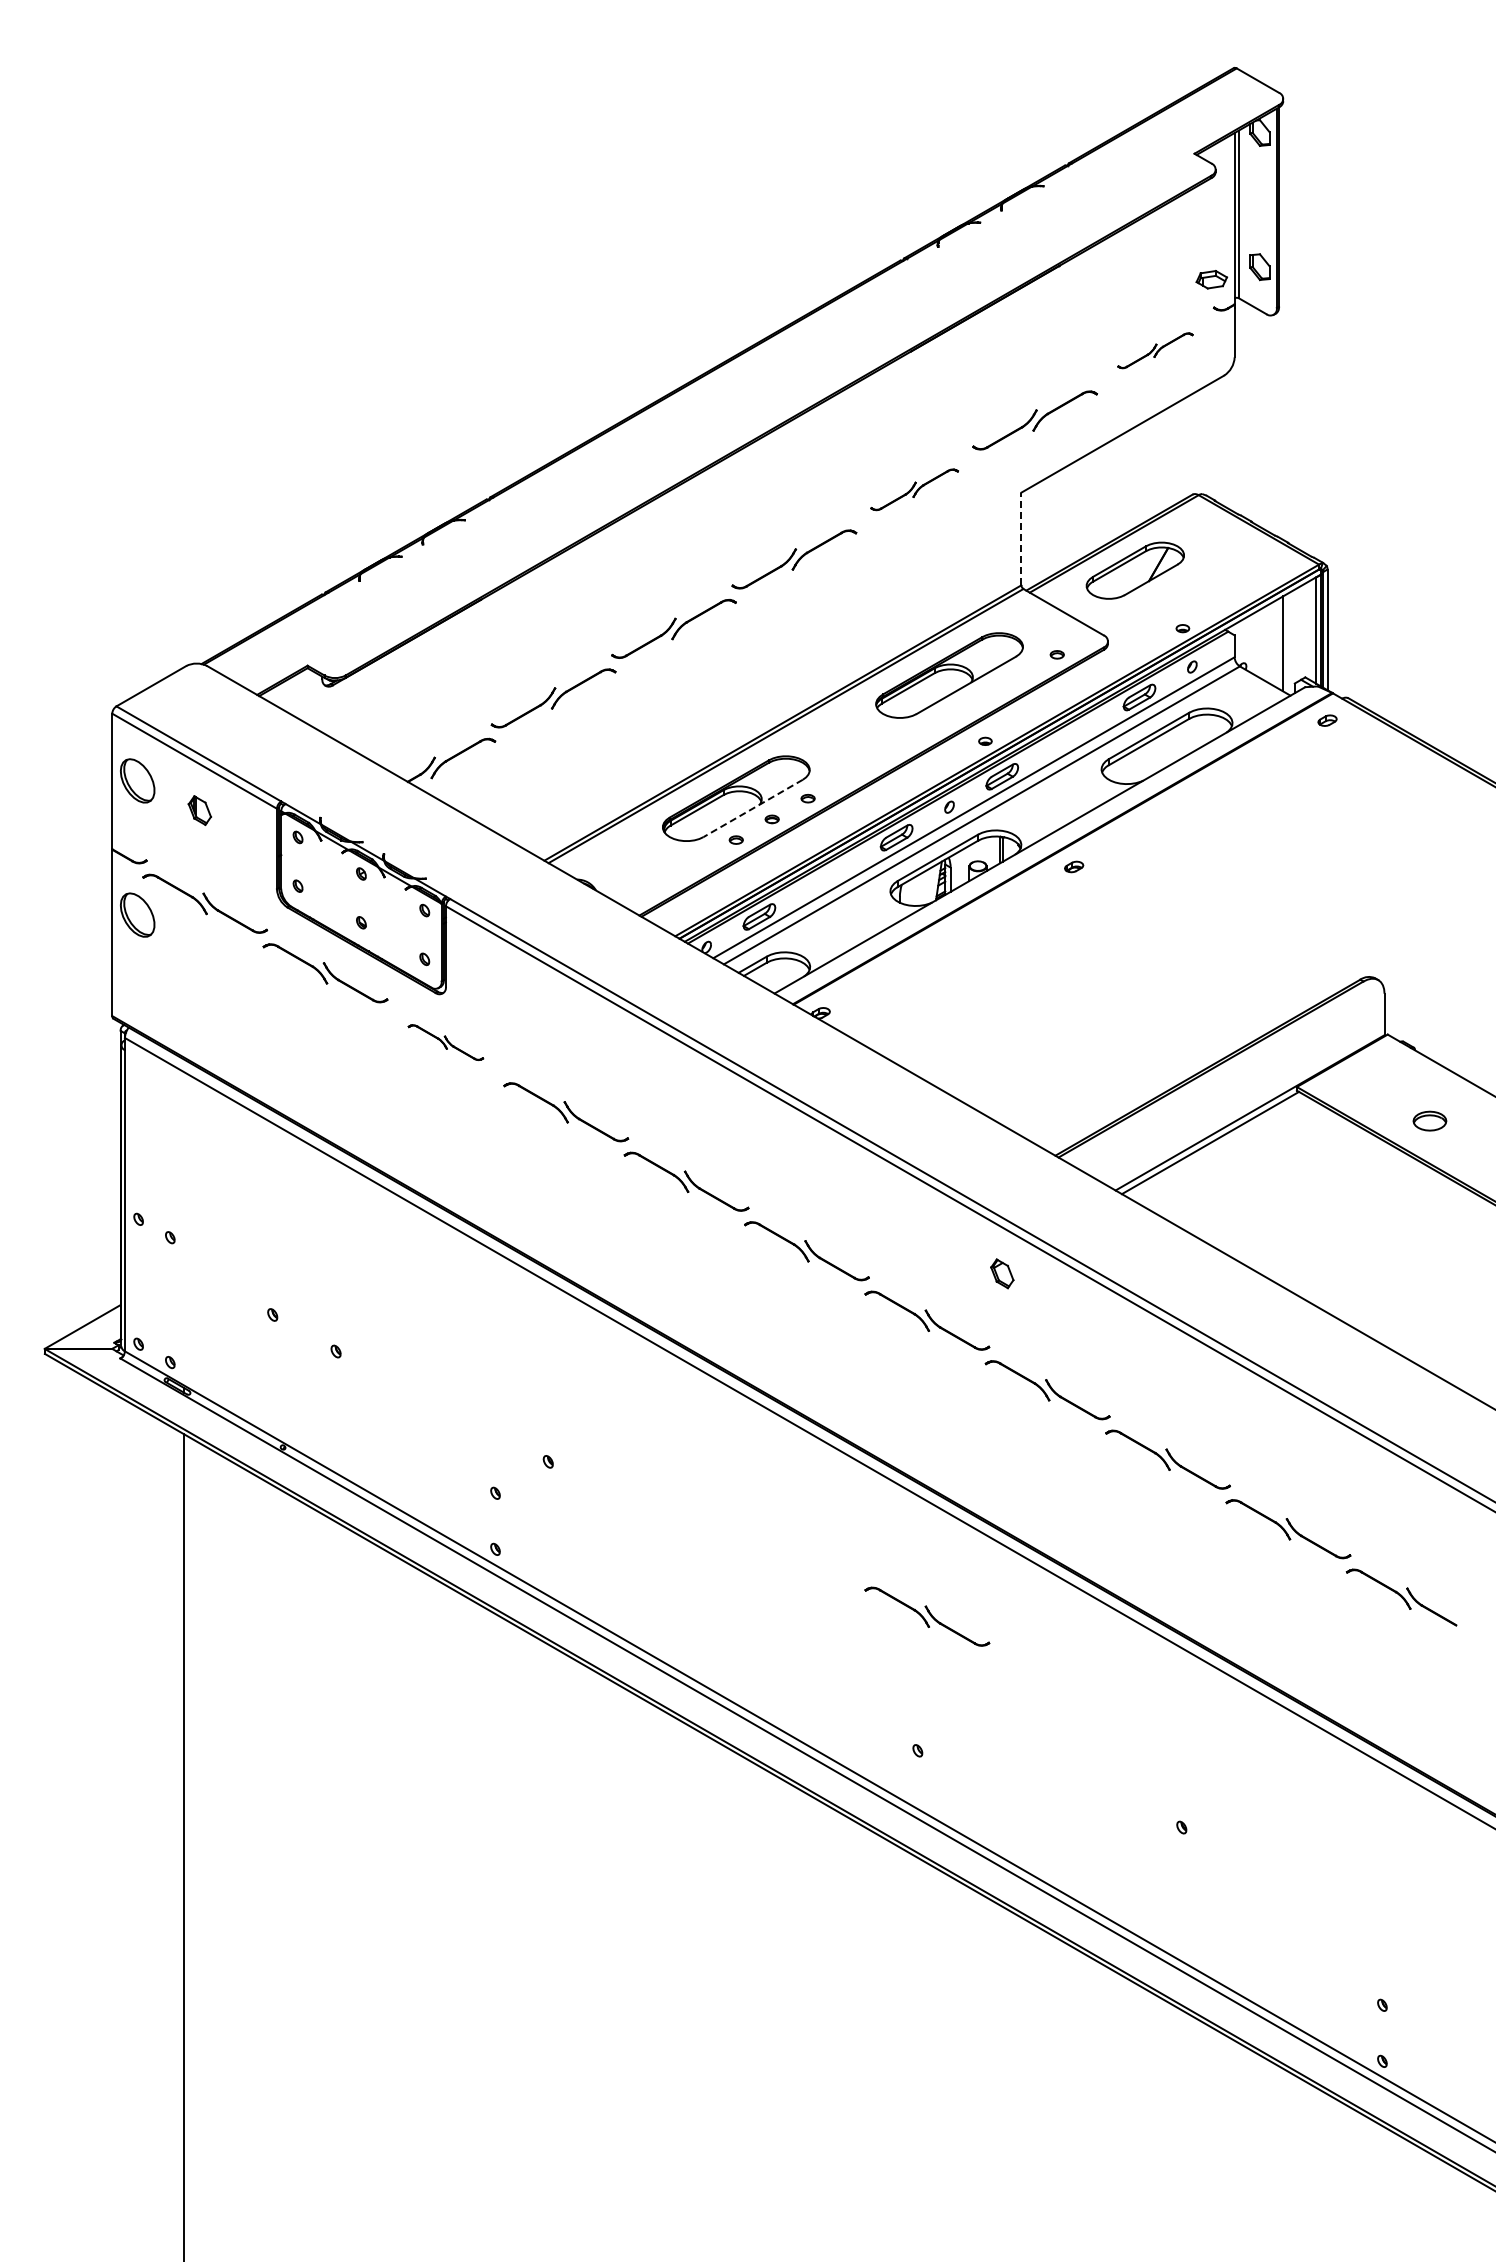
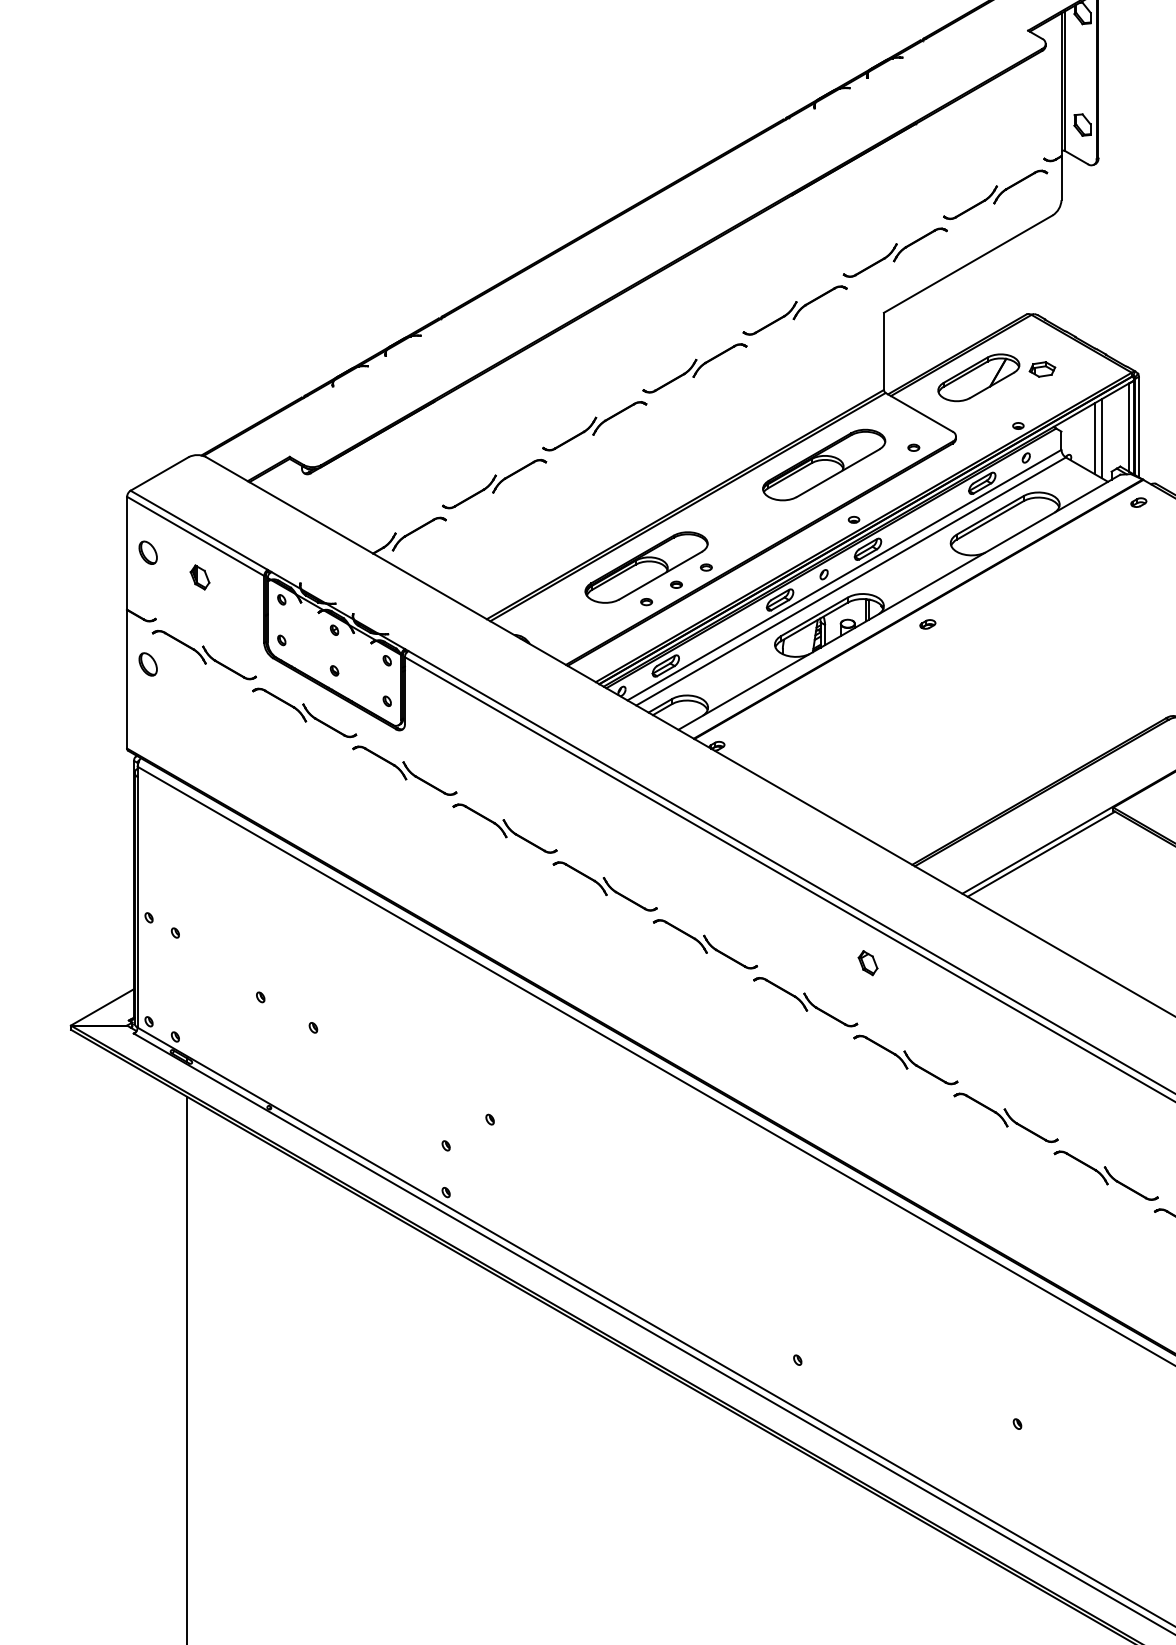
part: (1211, 279) -> (1042, 369), moved
part: (1155, 350) -> (995, 194), size x1.67
part: (914, 489) -> (794, 310), size x1.43
line: (1021, 538) -> (884, 350), dashed -> solid
line: (1274, 643) -> (1094, 438), added
part: (137, 780) -> (148, 552), size x0.62
line: (752, 808) -> (660, 575), dashed -> solid
part: (137, 914) -> (148, 663), size x0.62
part: (445, 1042) -> (404, 770), size x1.67
part: (927, 1616) -> (805, 1248), removed

